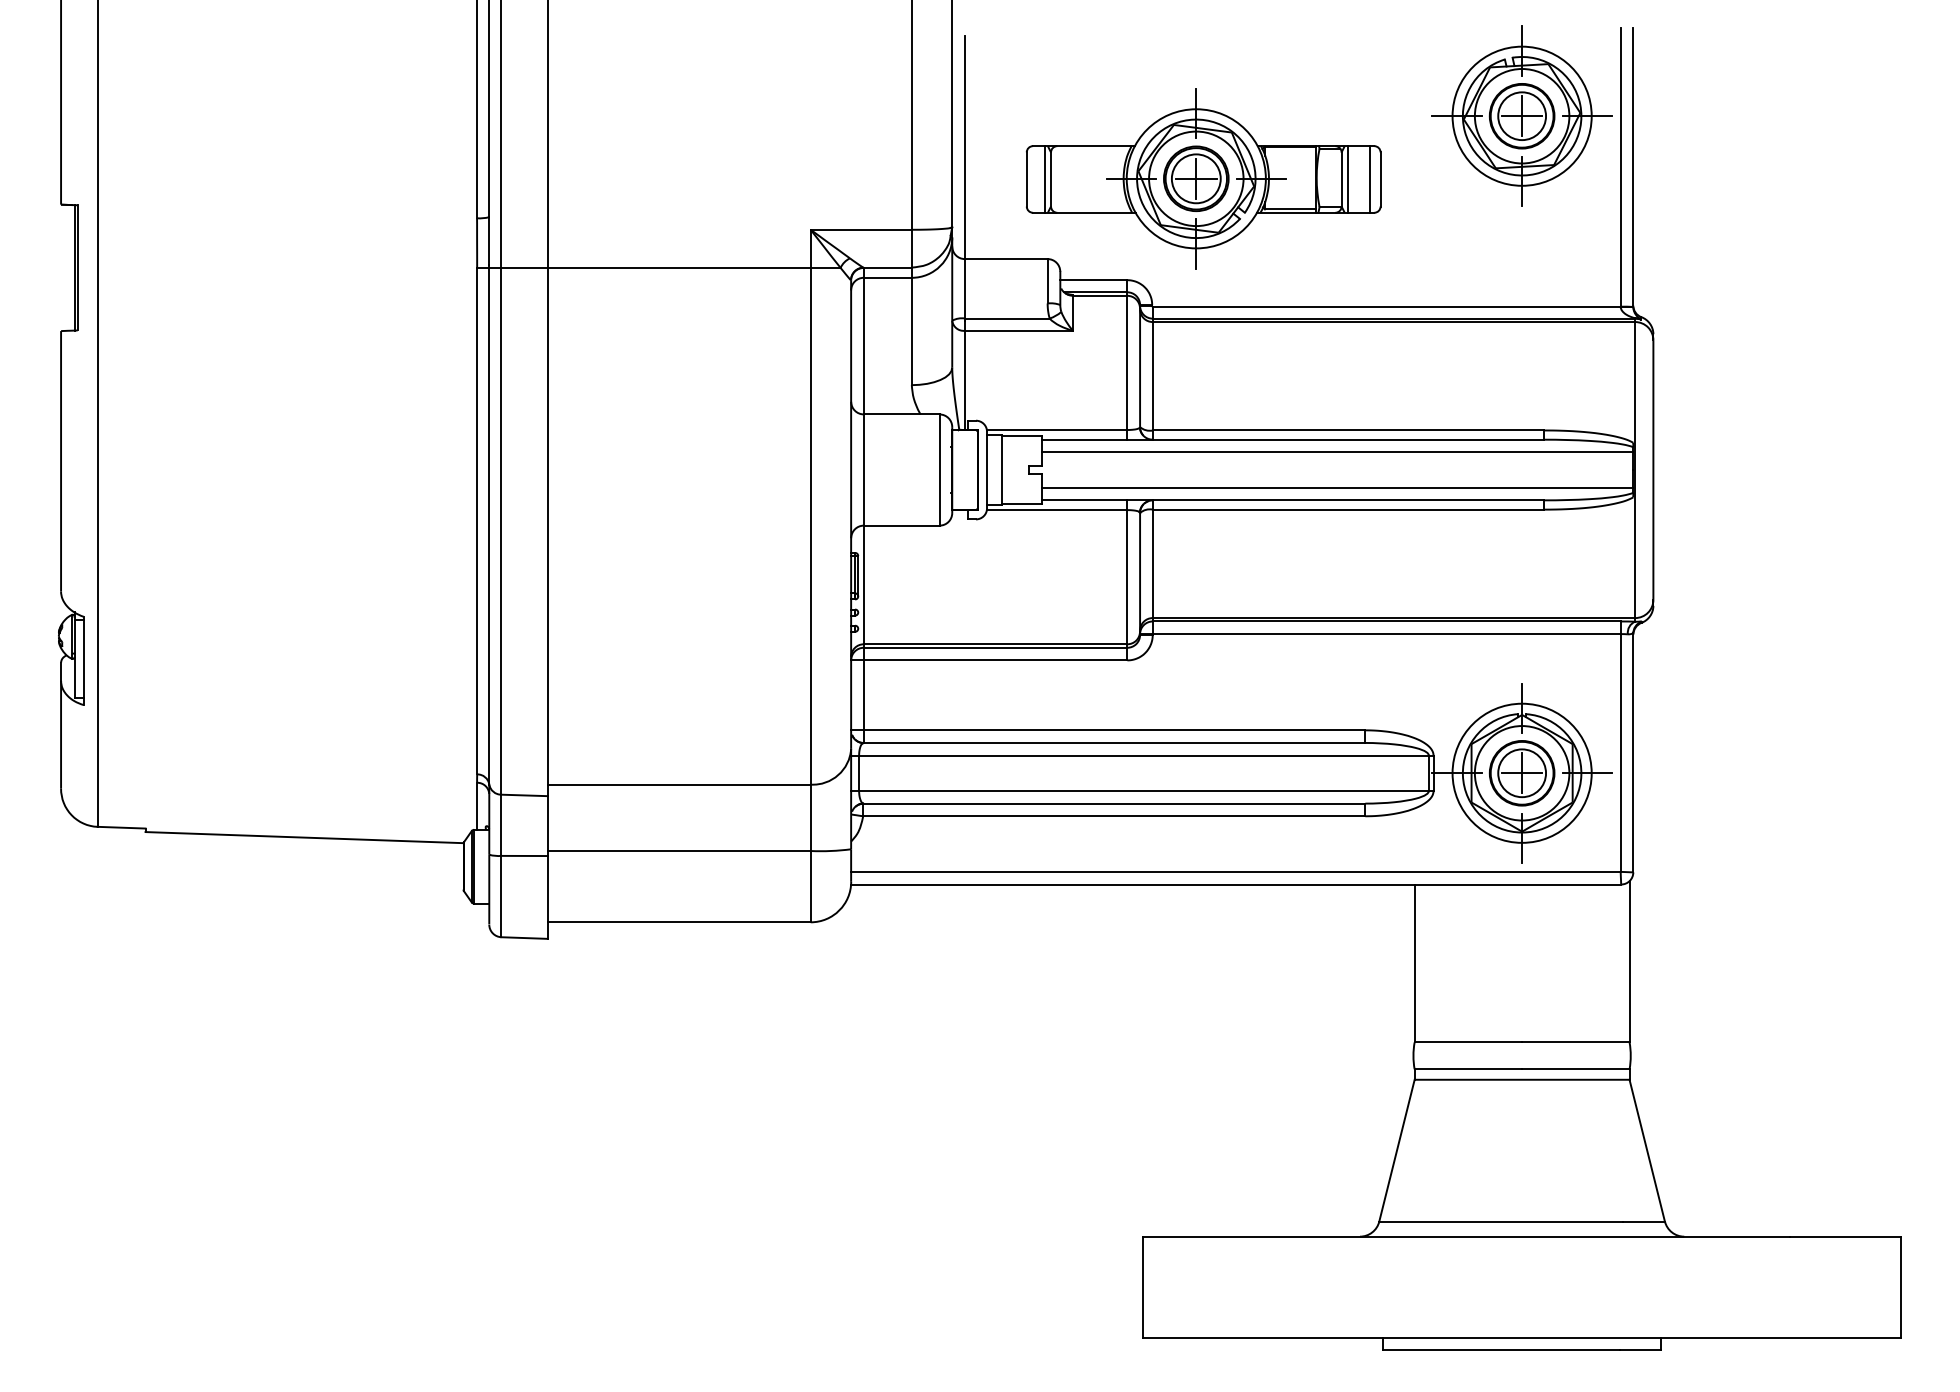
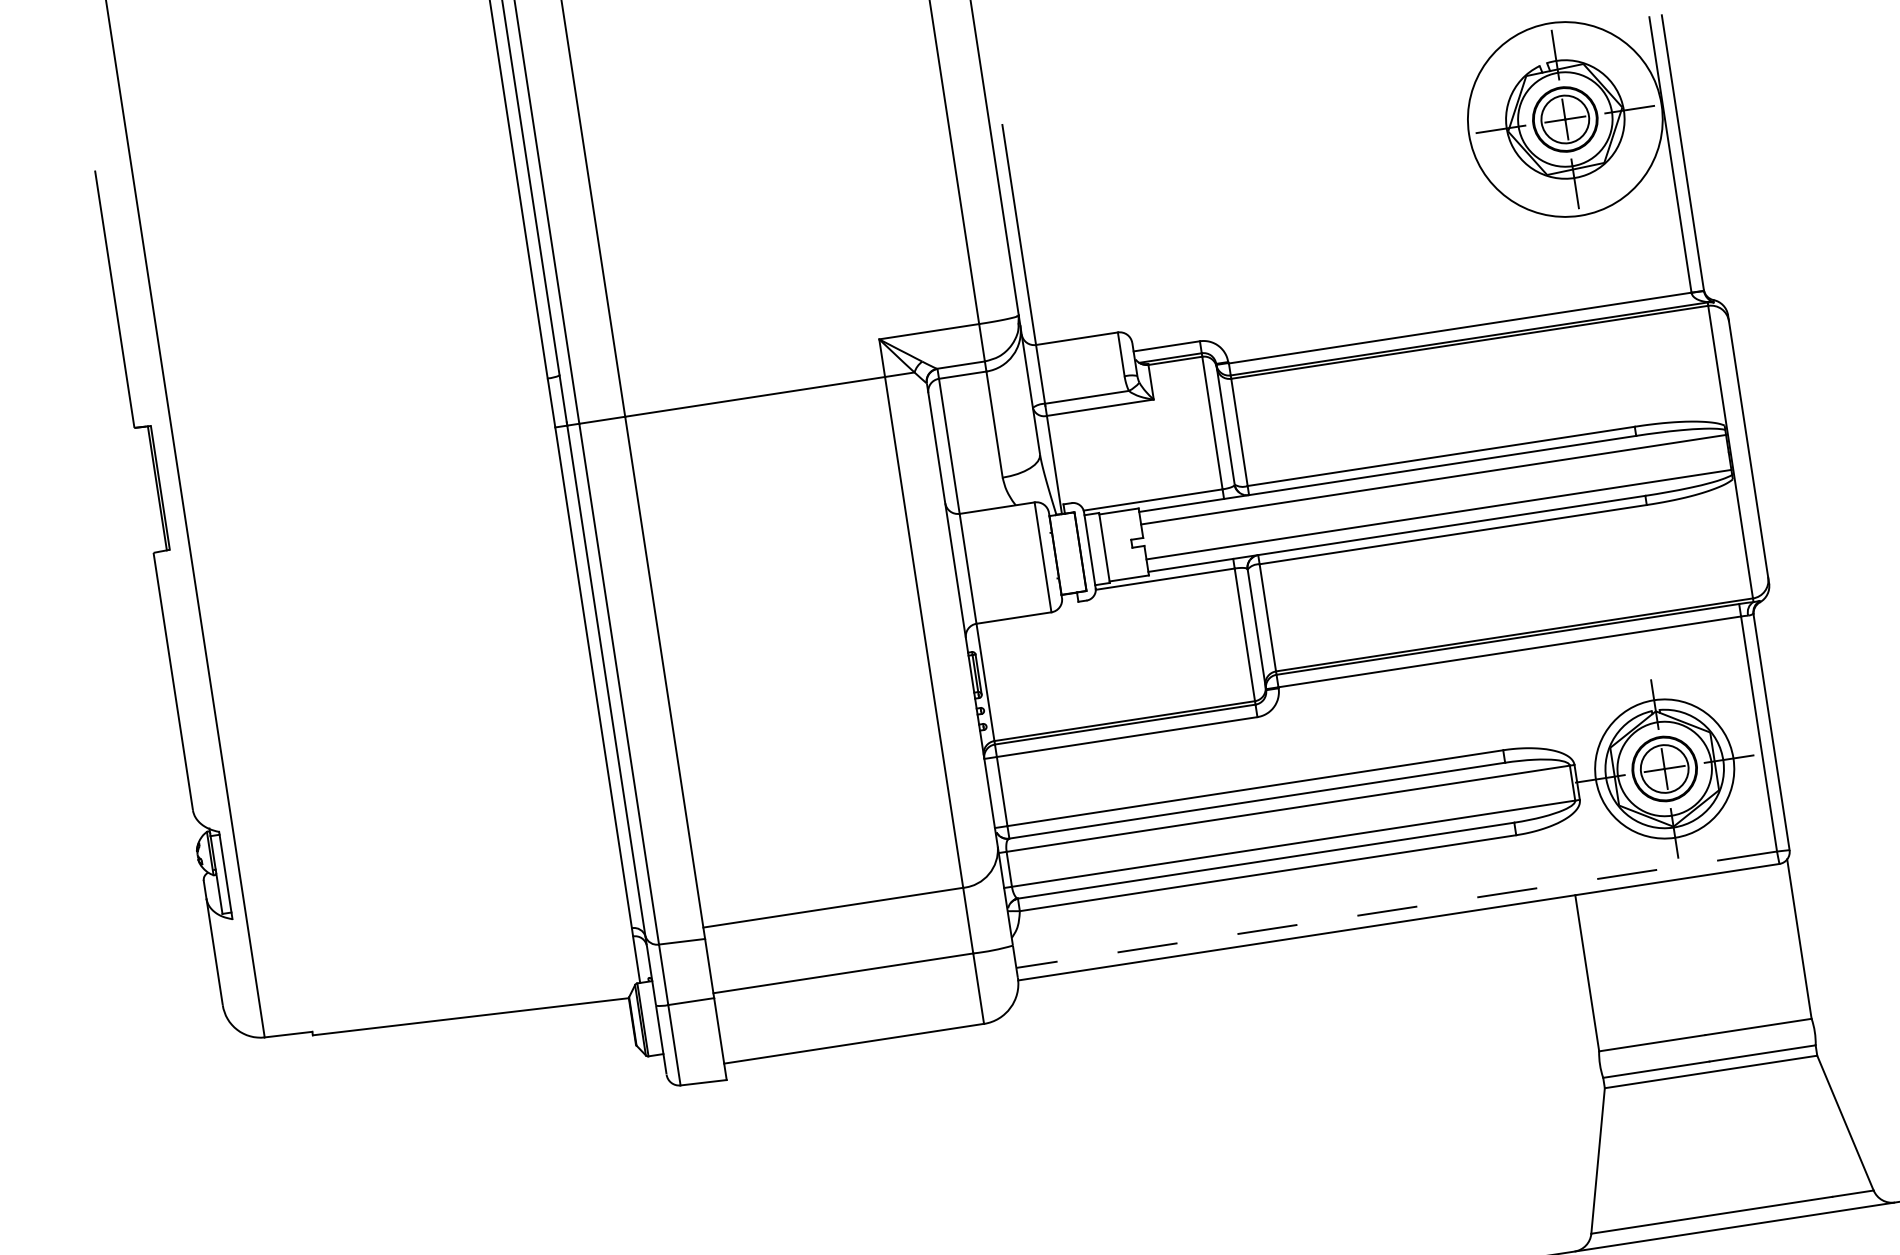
circle: (1521, 115) -> (1564, 118), size x1.4
part: (1203, 178) -> (1259, 229), removed
line: (1235, 871) -> (1396, 909), solid -> dashed

